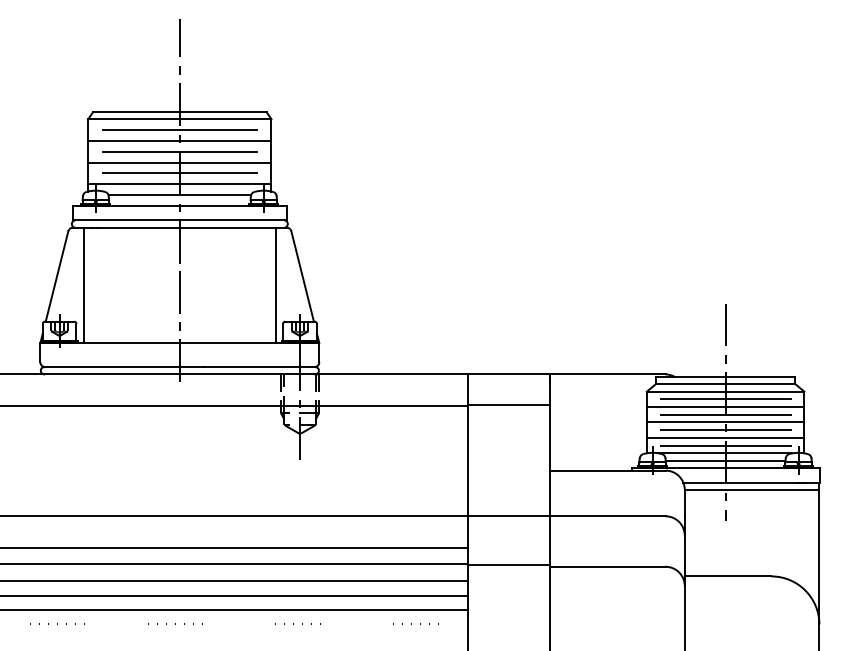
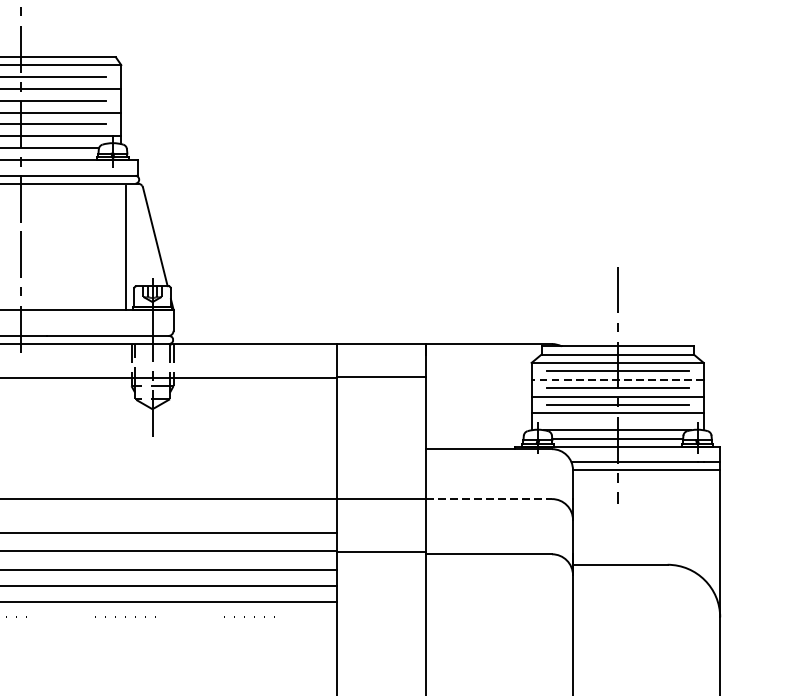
line: (725, 407) -> (617, 380), solid -> dashed
line: (725, 445) -> (617, 421), removed
line: (607, 516) -> (488, 499), solid -> dashed

